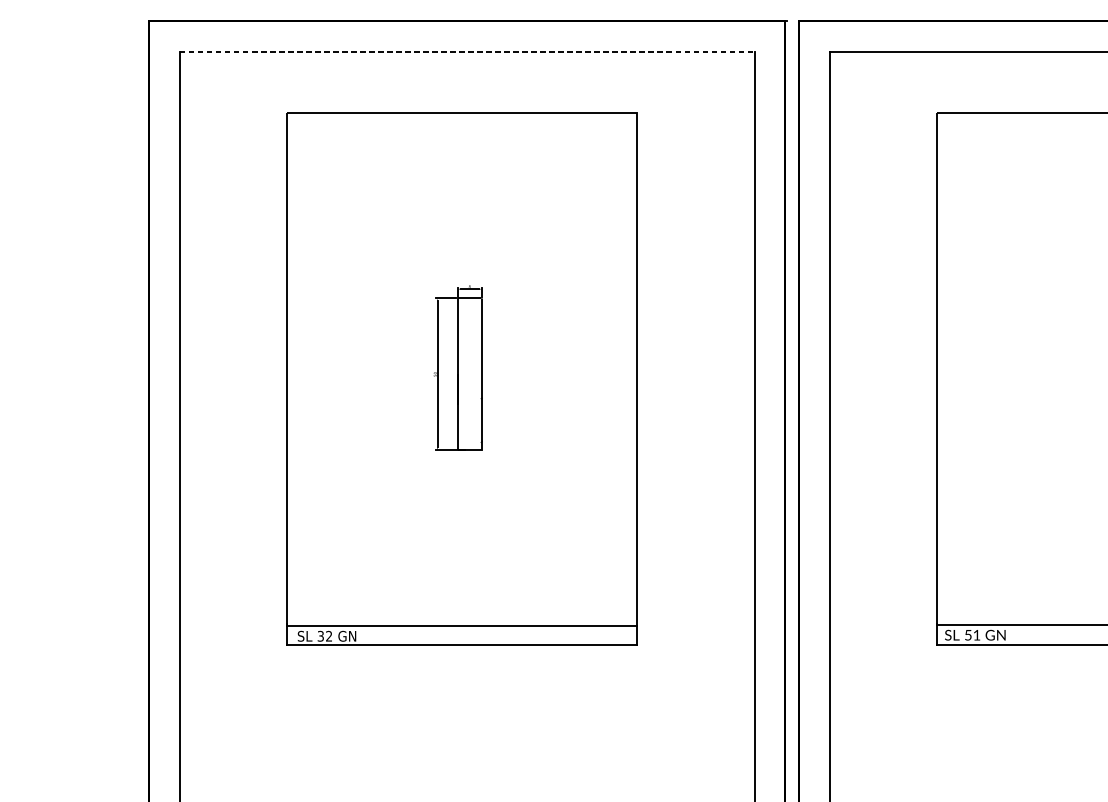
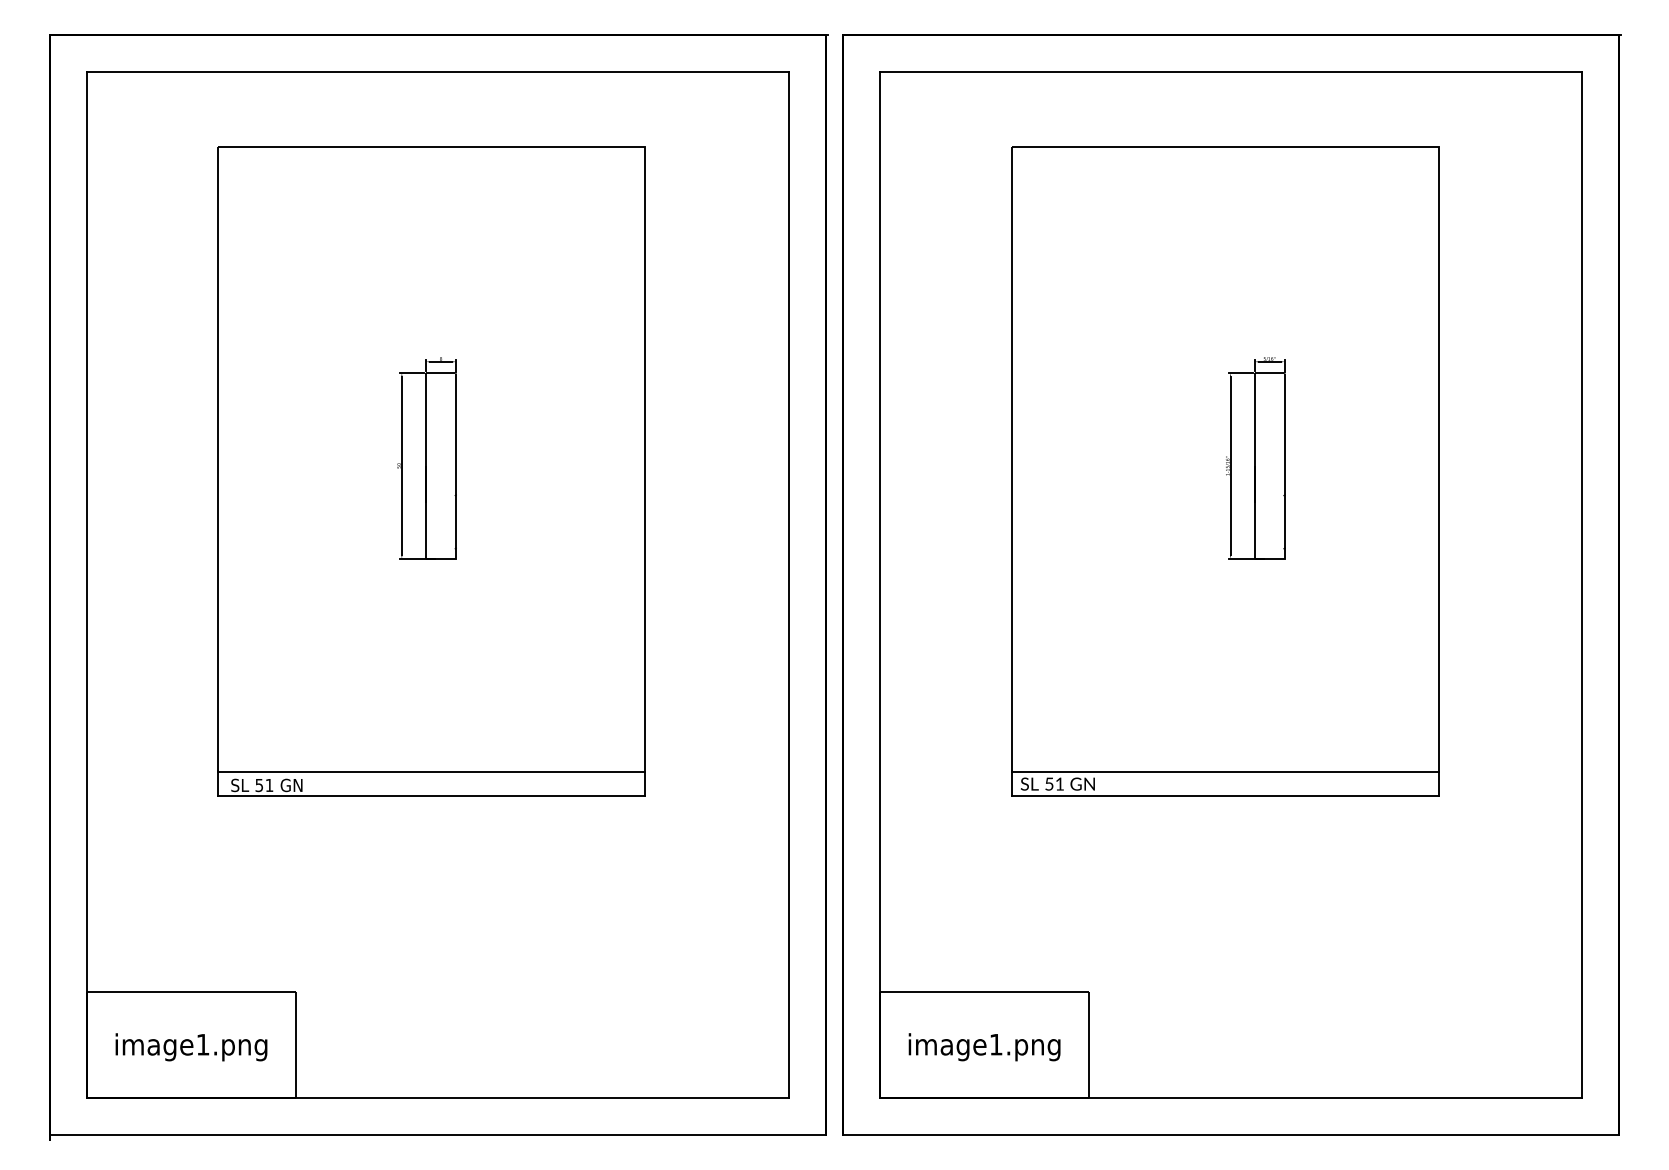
line: (466, 51) -> (437, 72), dashed -> solid
text: (325, 635) -> (264, 784), 32 -> 51

